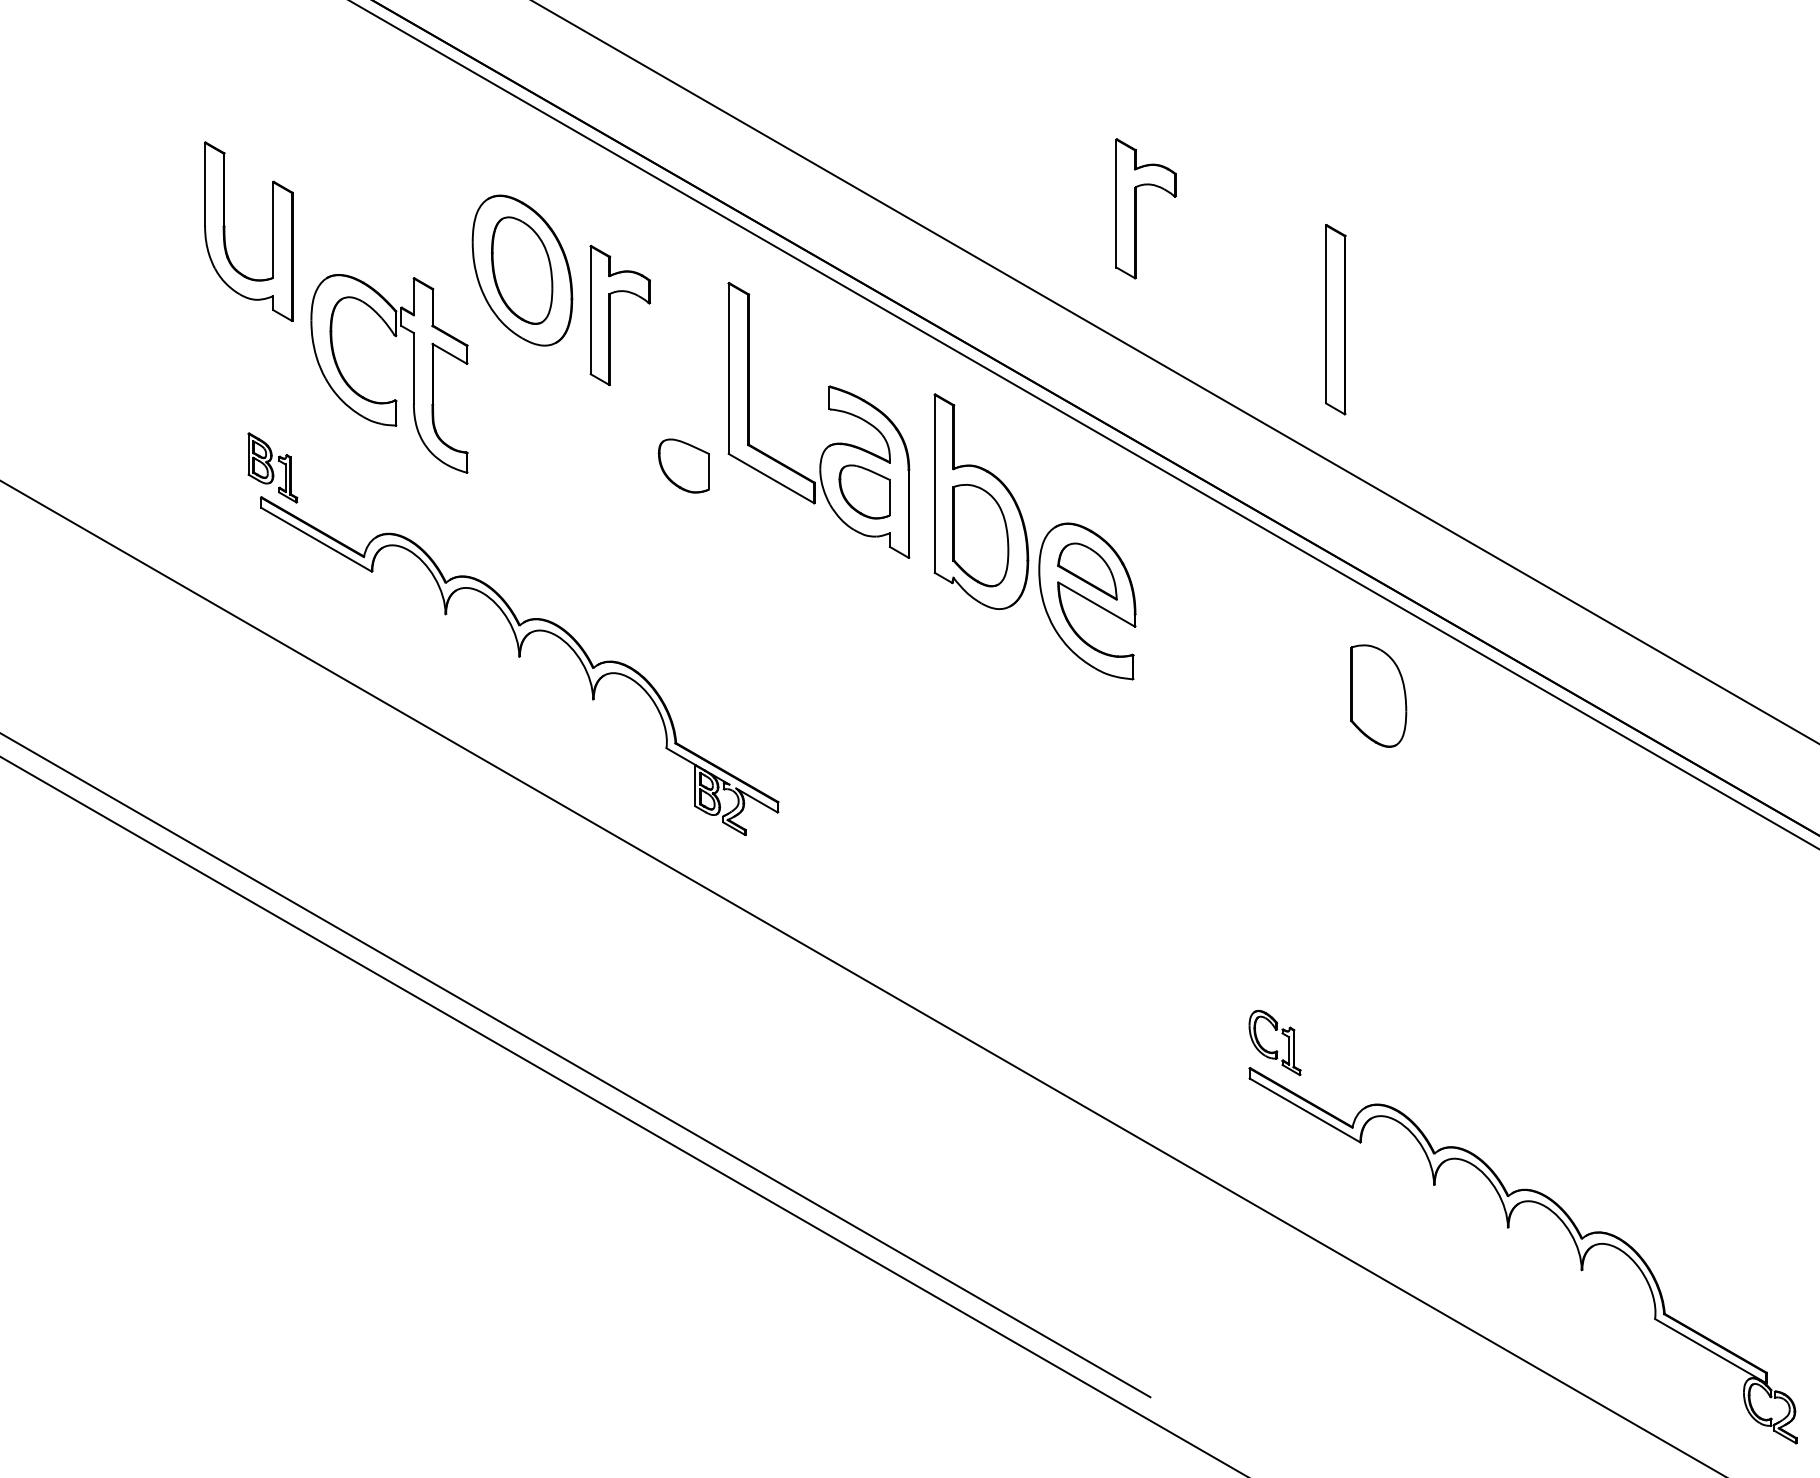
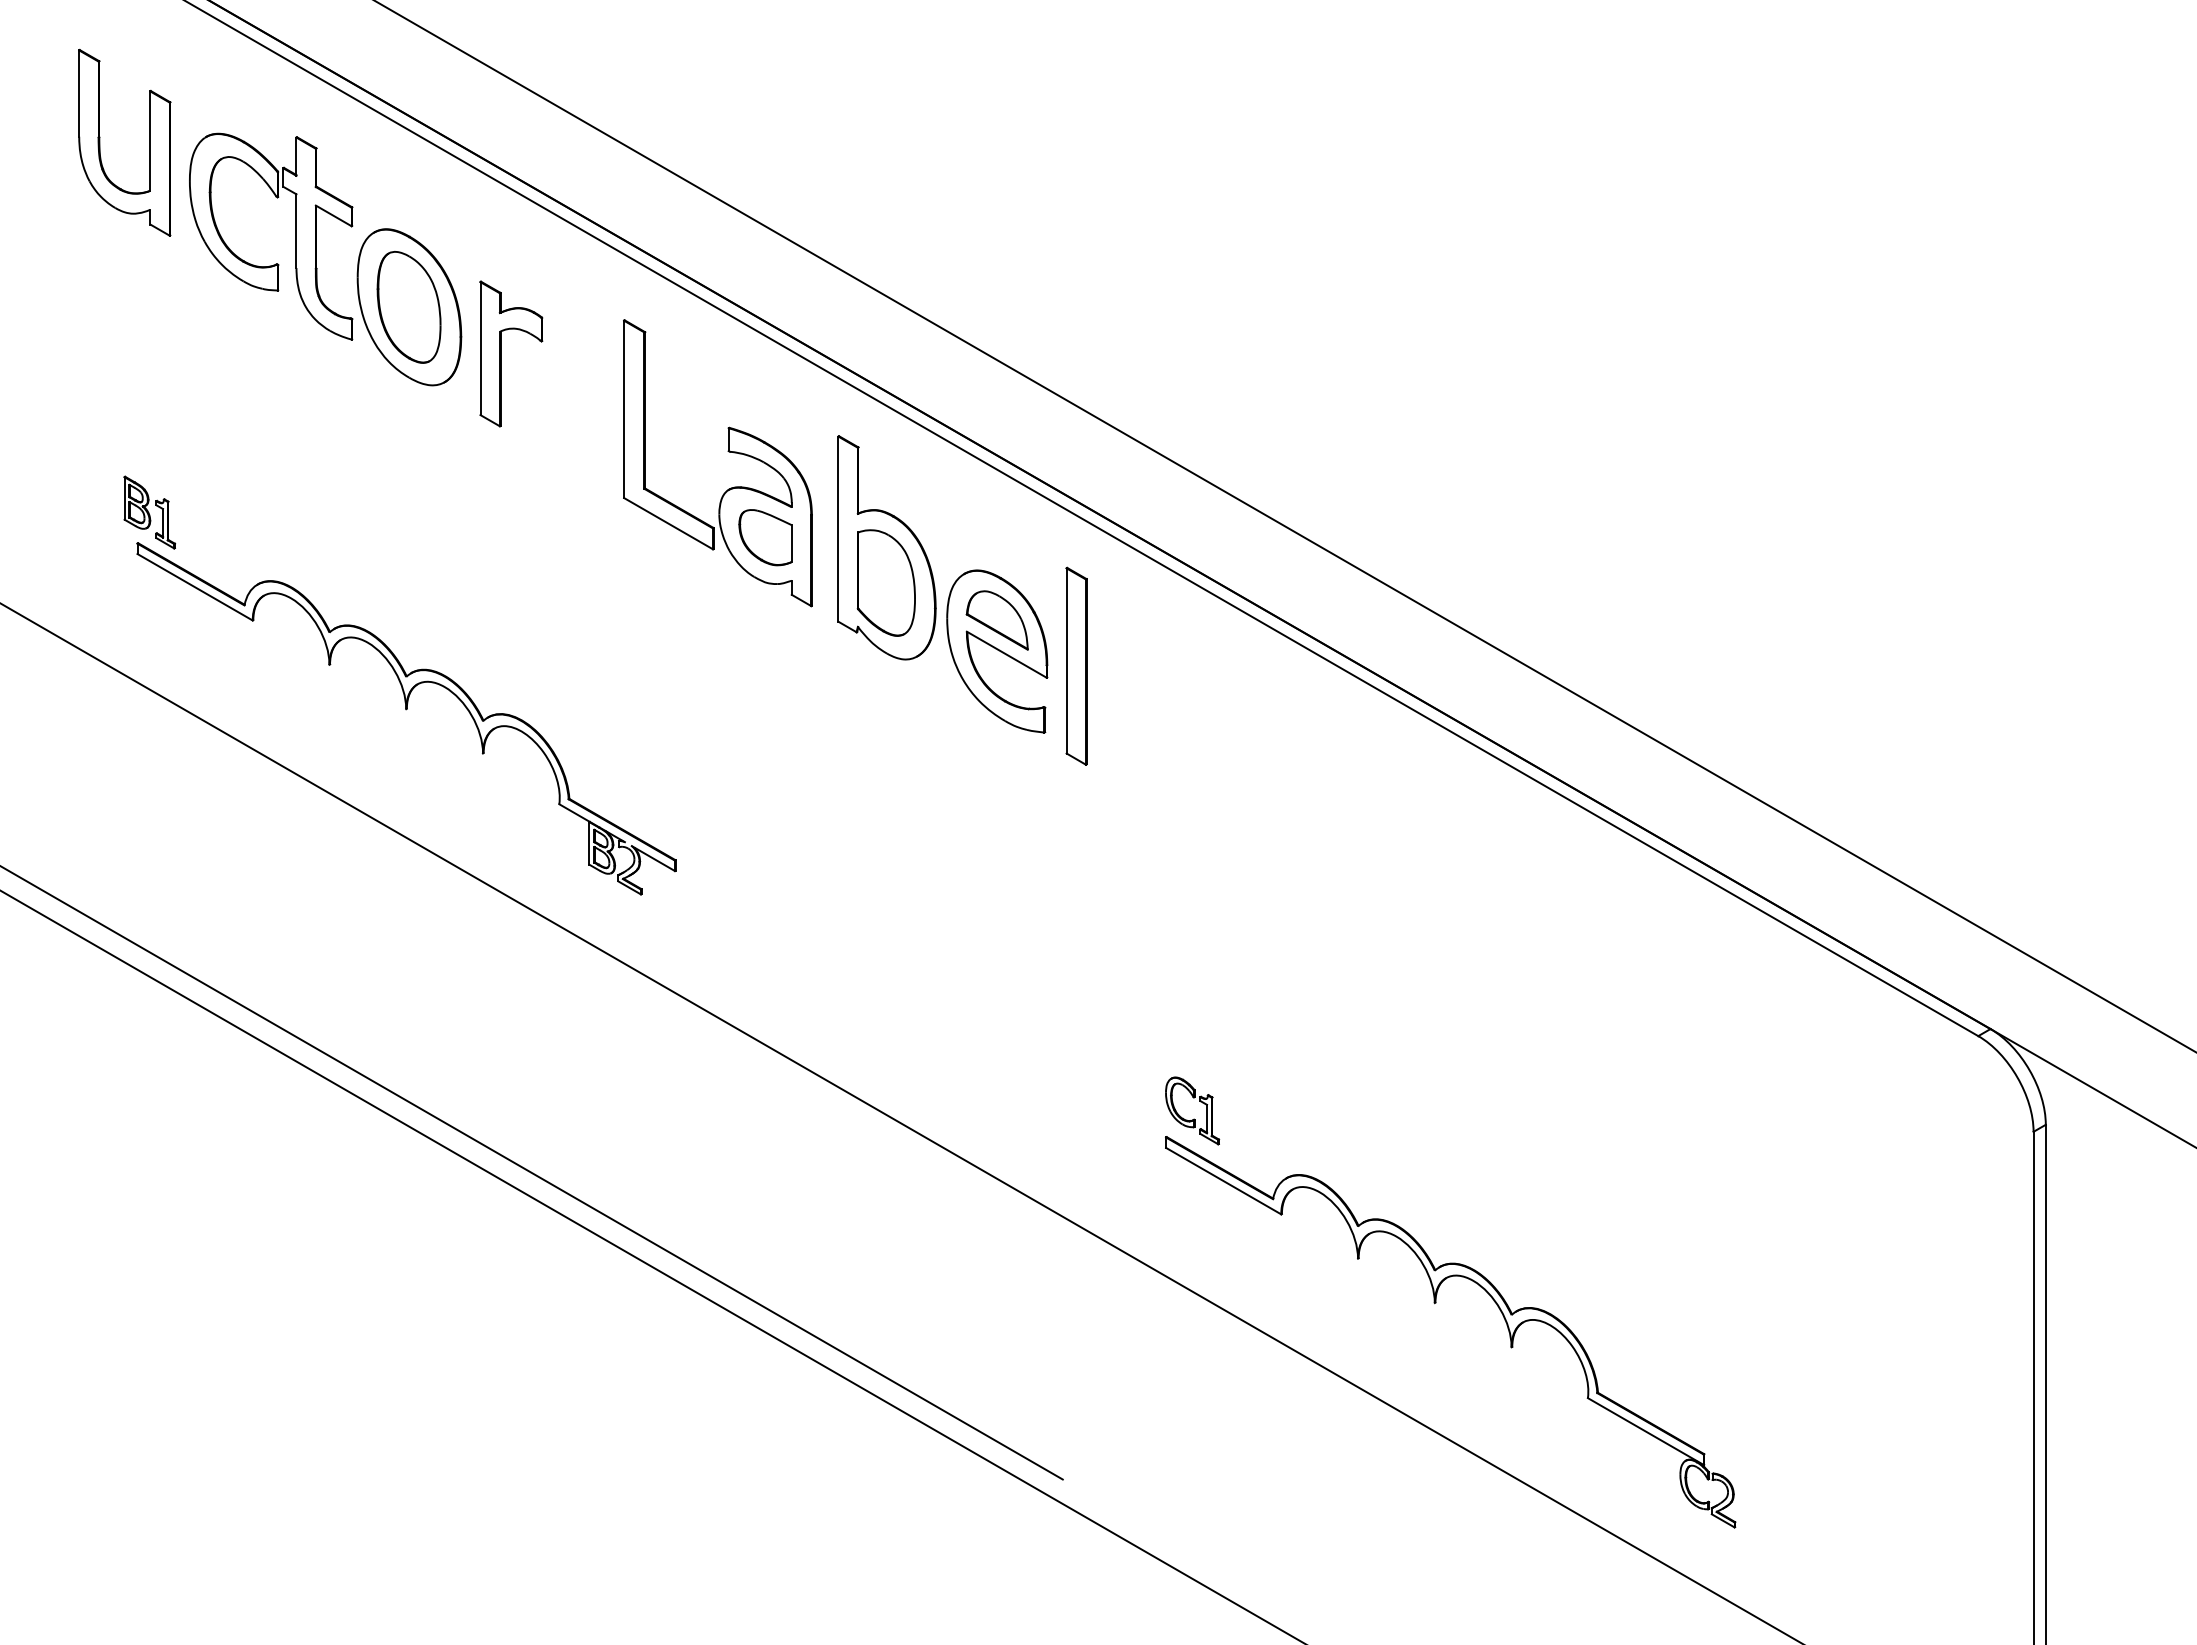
part: (1136, 208) -> (1048, 242), removed
part: (225, 231) -> (100, 142), moved
part: (1335, 318) -> (1076, 665), moved
part: (412, 373) -> (295, 236), moved
part: (683, 465) -> (577, 510), removed
part: (1377, 695) -> (1299, 749), removed

